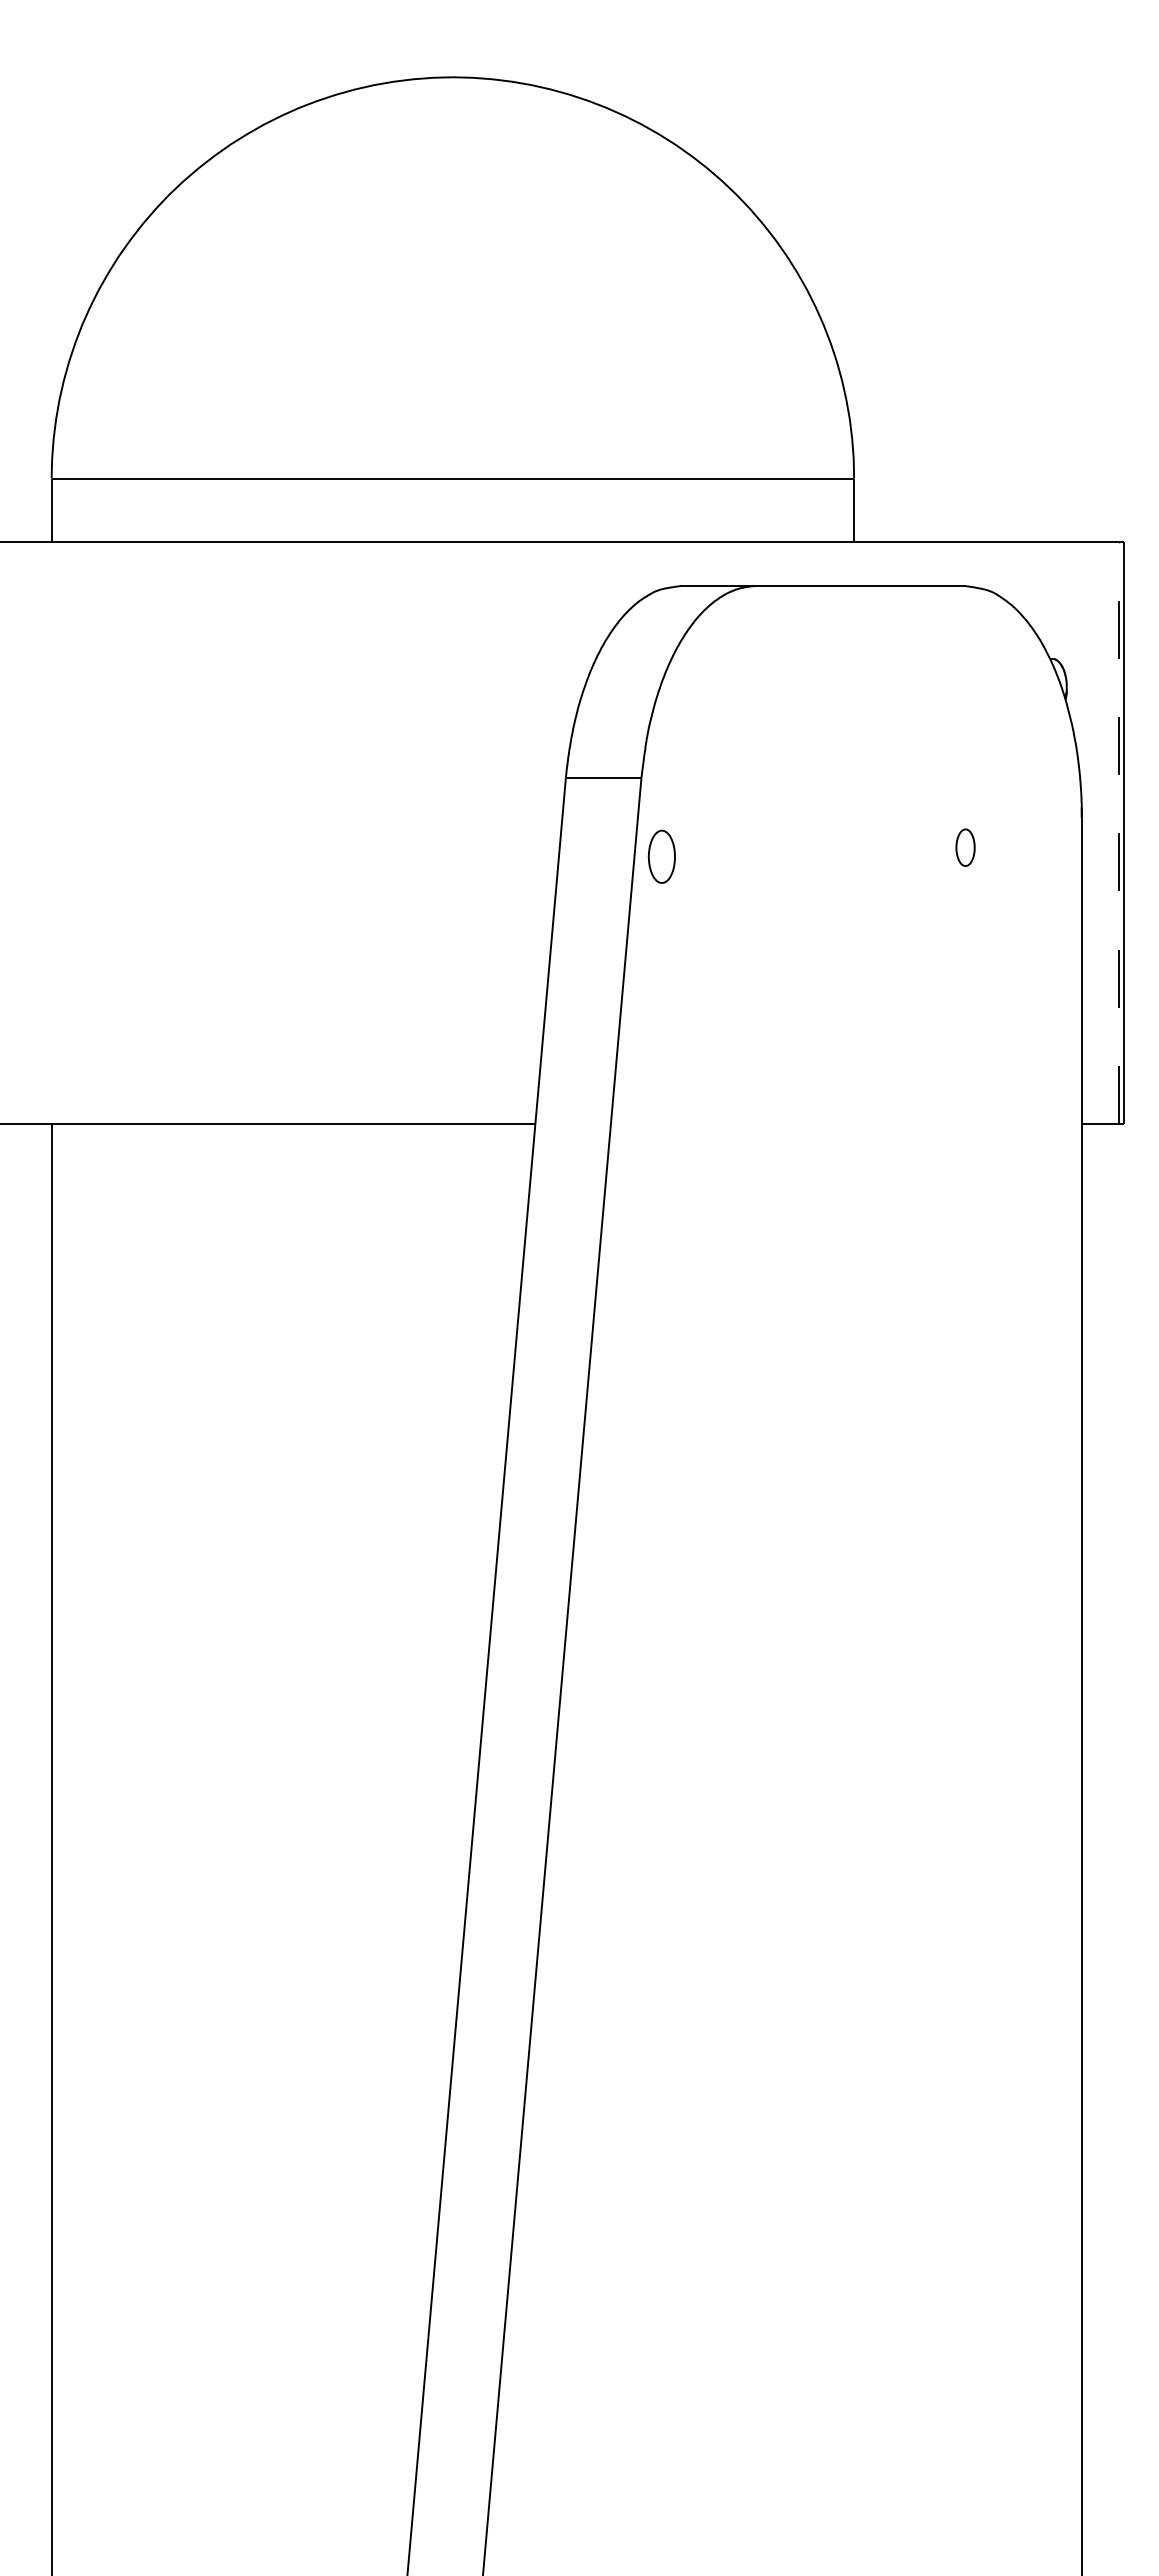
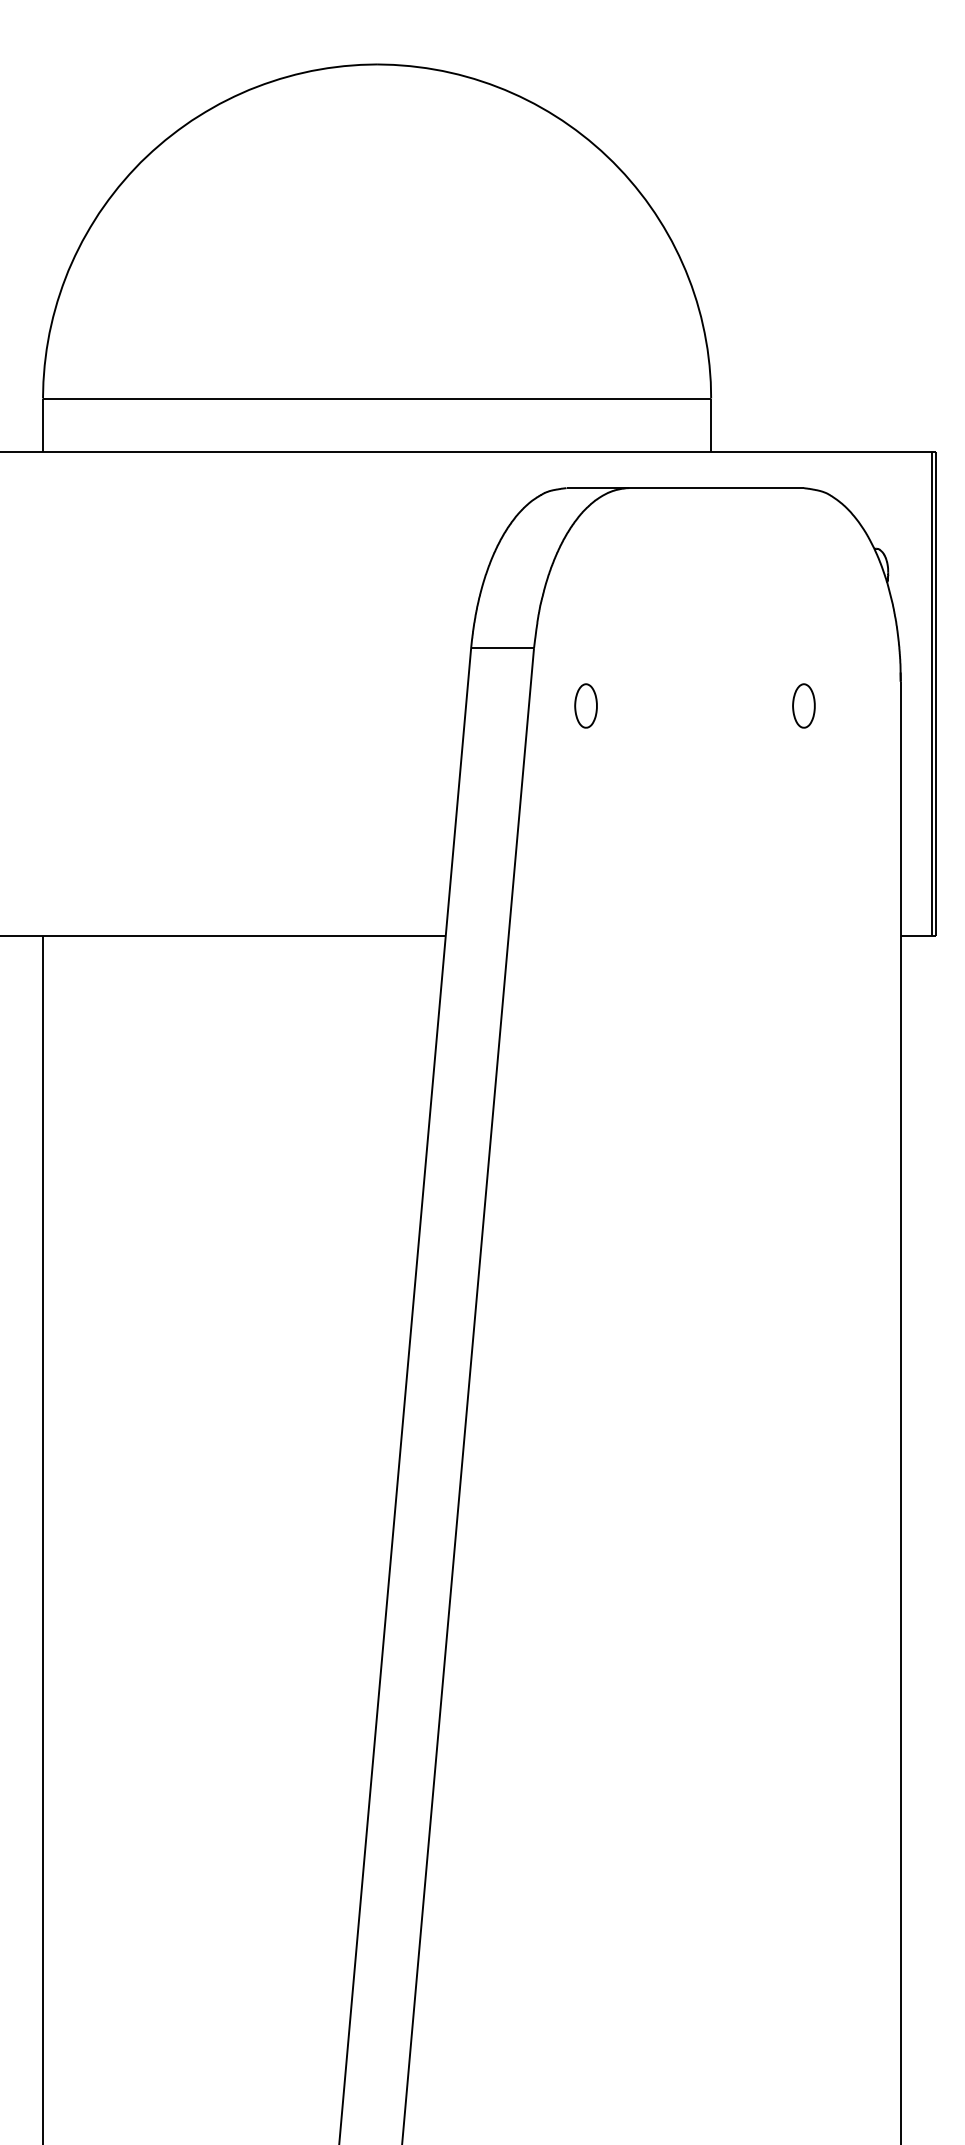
line: (1119, 833) -> (932, 694), dashed -> solid
part: (965, 847) -> (803, 705), size x1.43
part: (661, 856) -> (585, 705), moved

